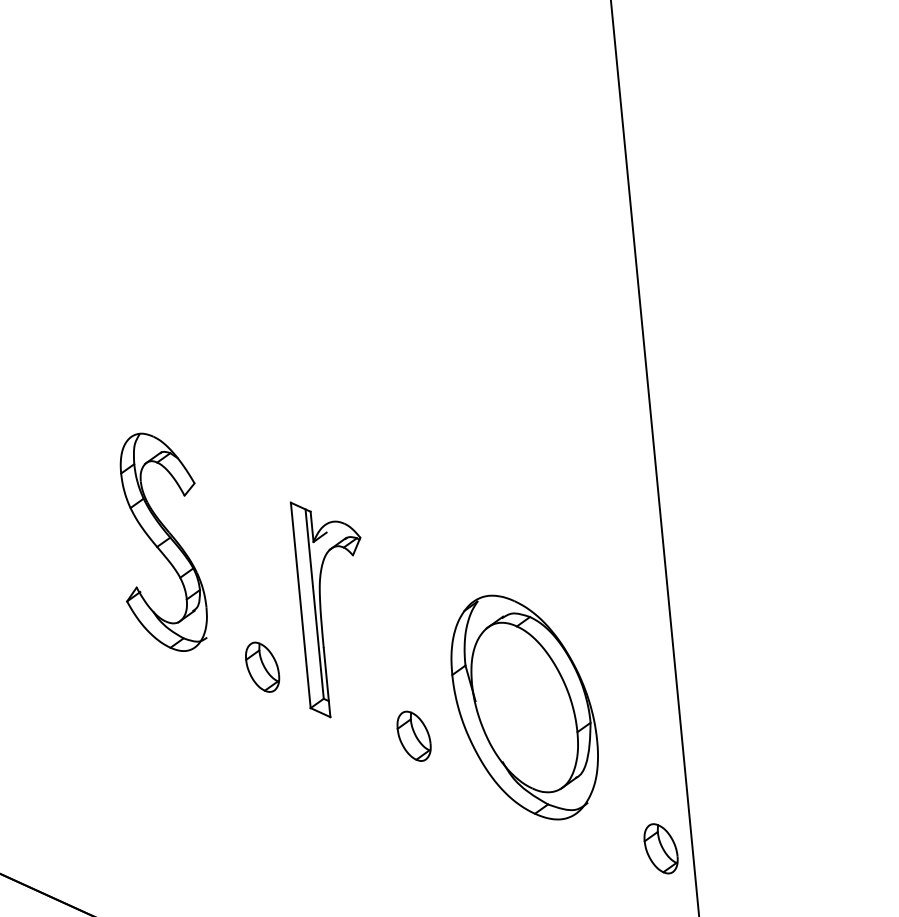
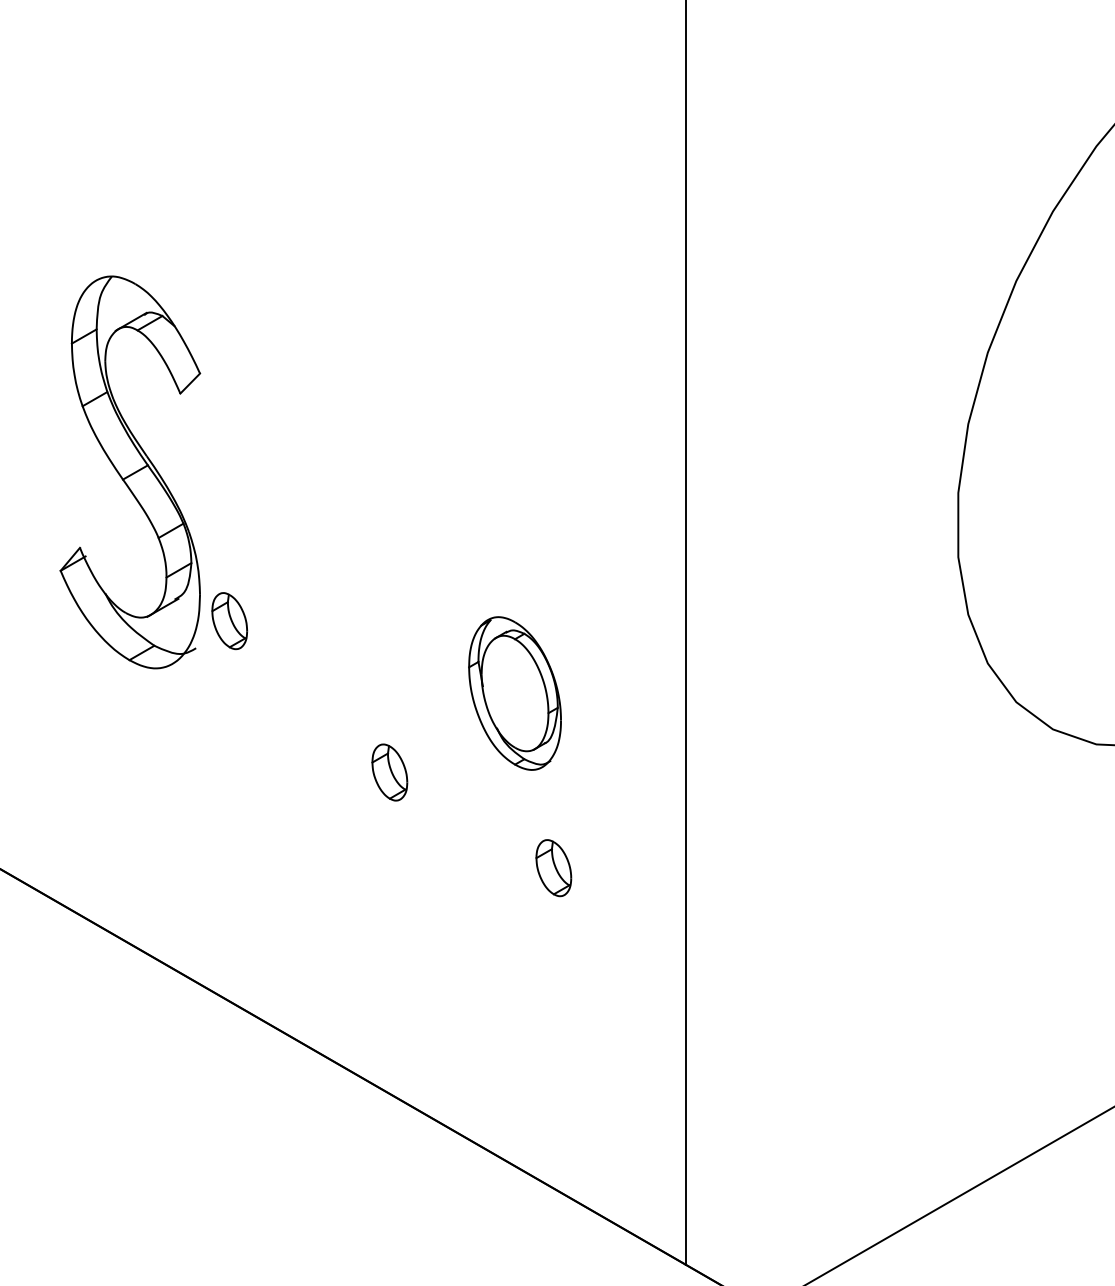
part: (160, 542) -> (130, 472), size x1.6
part: (321, 604) -> (301, 557), removed
part: (524, 707) -> (514, 693), size x0.6
part: (413, 736) -> (389, 772), moved
part: (660, 849) -> (553, 868), moved

